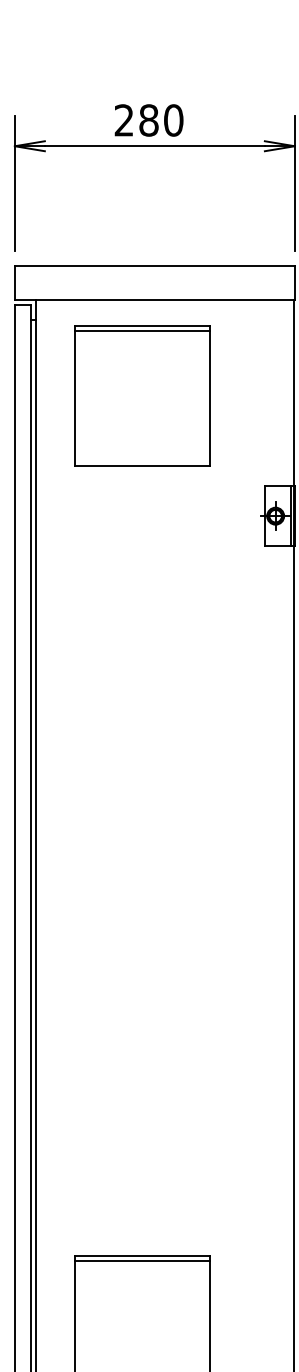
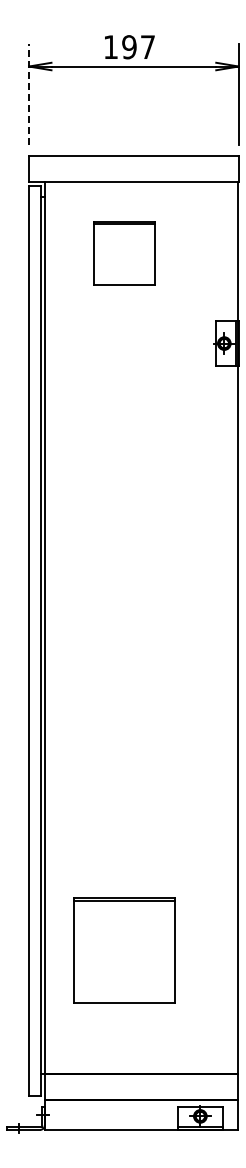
text: (149, 120) -> (129, 47), 280 -> 197
line: (15, 183) -> (29, 94), solid -> dashed
part: (142, 395) -> (124, 253), size x0.6

